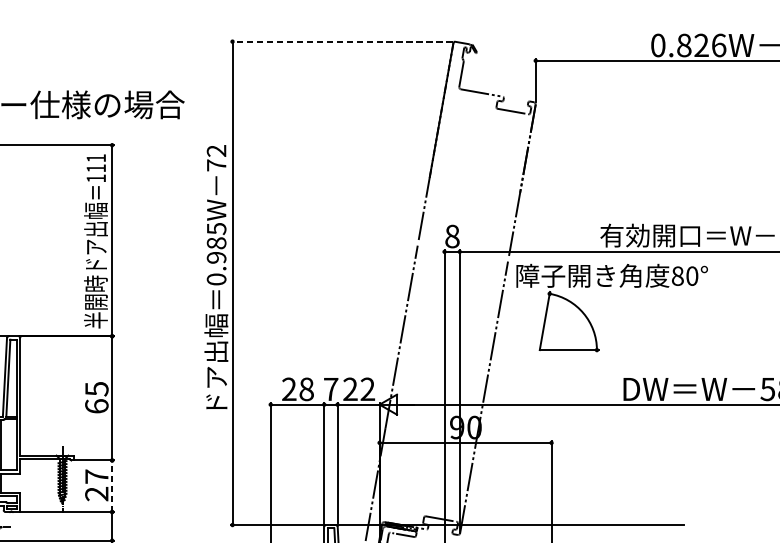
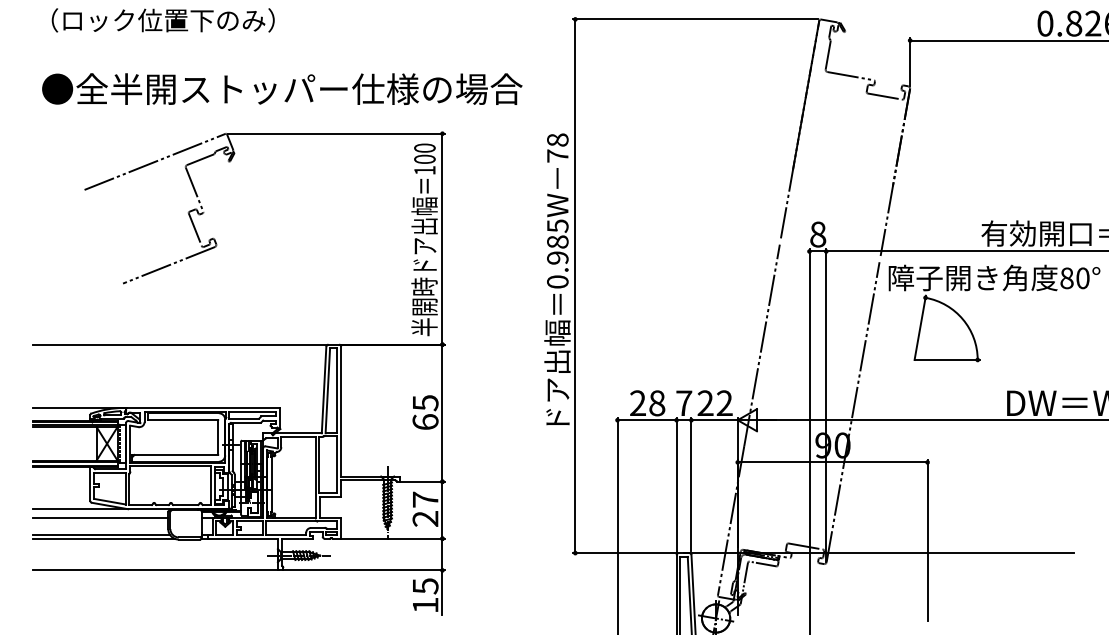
line: (341, 41) -> (695, 19), dashed -> solid
text: (216, 150) -> (557, 139), 72 -> 78
text: (95, 163) -> (424, 153), 111 -> 100
line: (112, 485) -> (442, 509), dashed -> solid

